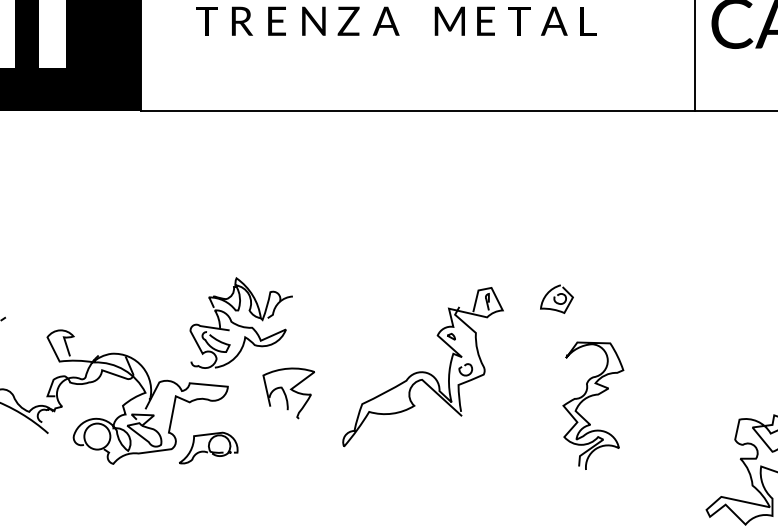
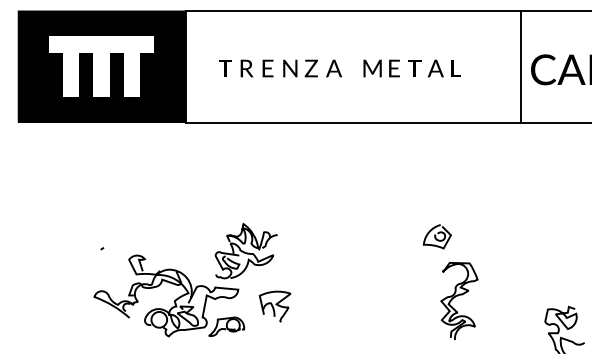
part: (557, 298) -> (437, 236), size x1.4
part: (423, 366) -> (356, 277), removed
part: (287, 393) -> (274, 306), moved

